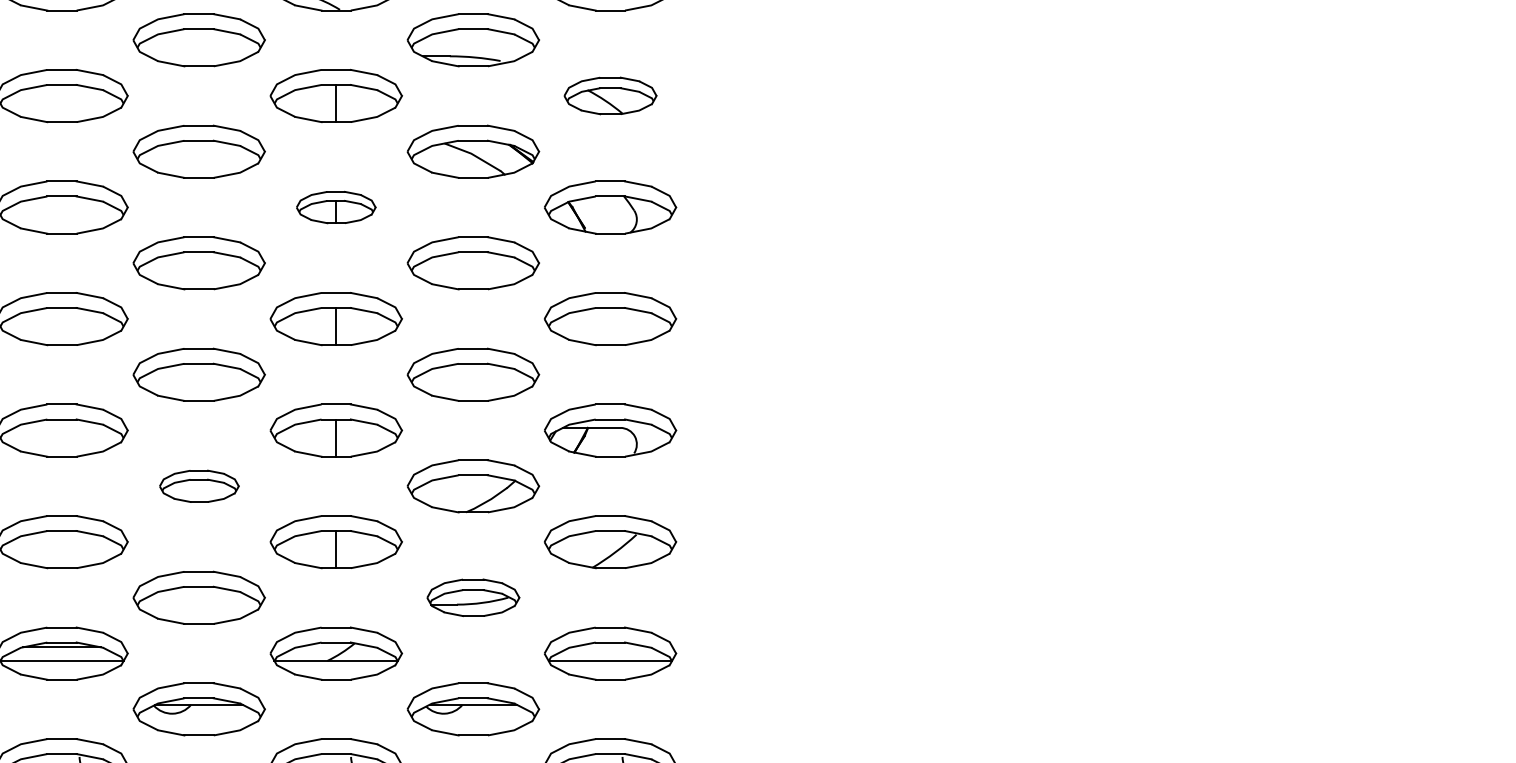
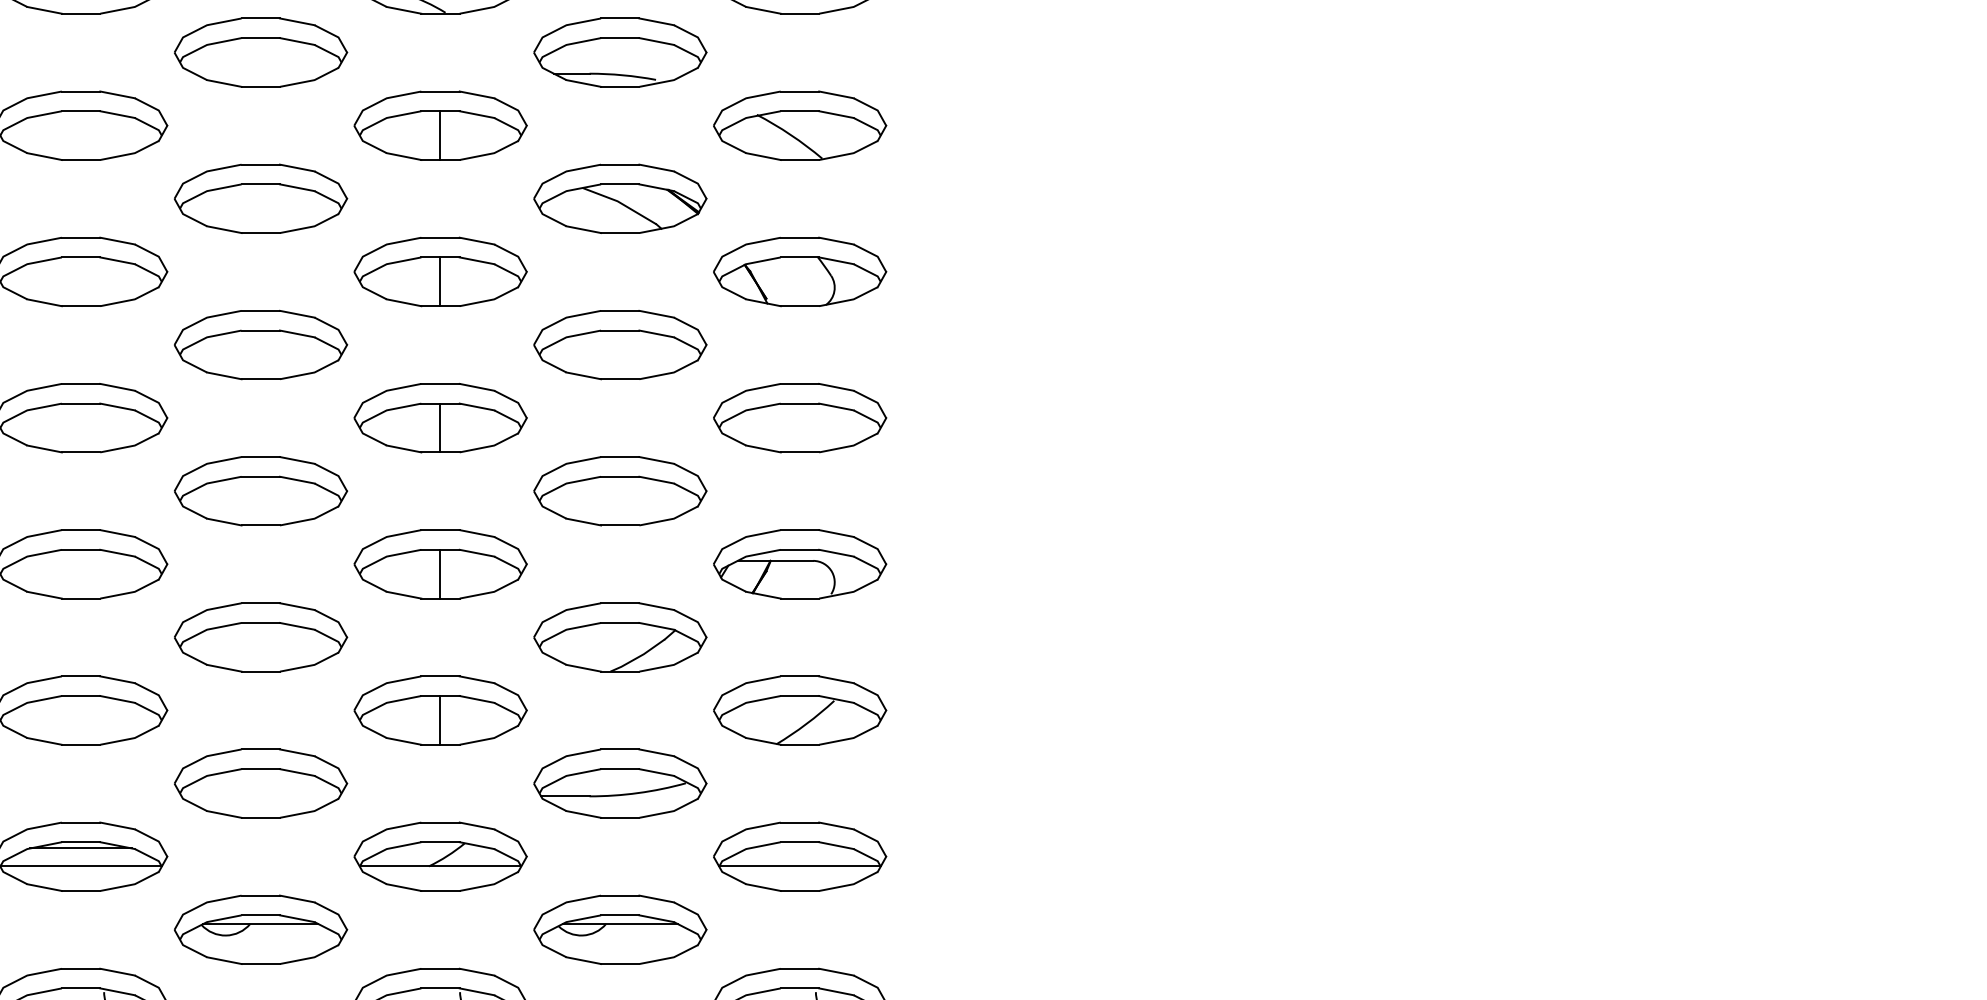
part: (610, 95) -> (800, 125), size x1.43
part: (336, 207) -> (440, 271), size x1.67
part: (199, 486) -> (261, 637), size x1.67
part: (473, 597) -> (620, 783), size x1.43

